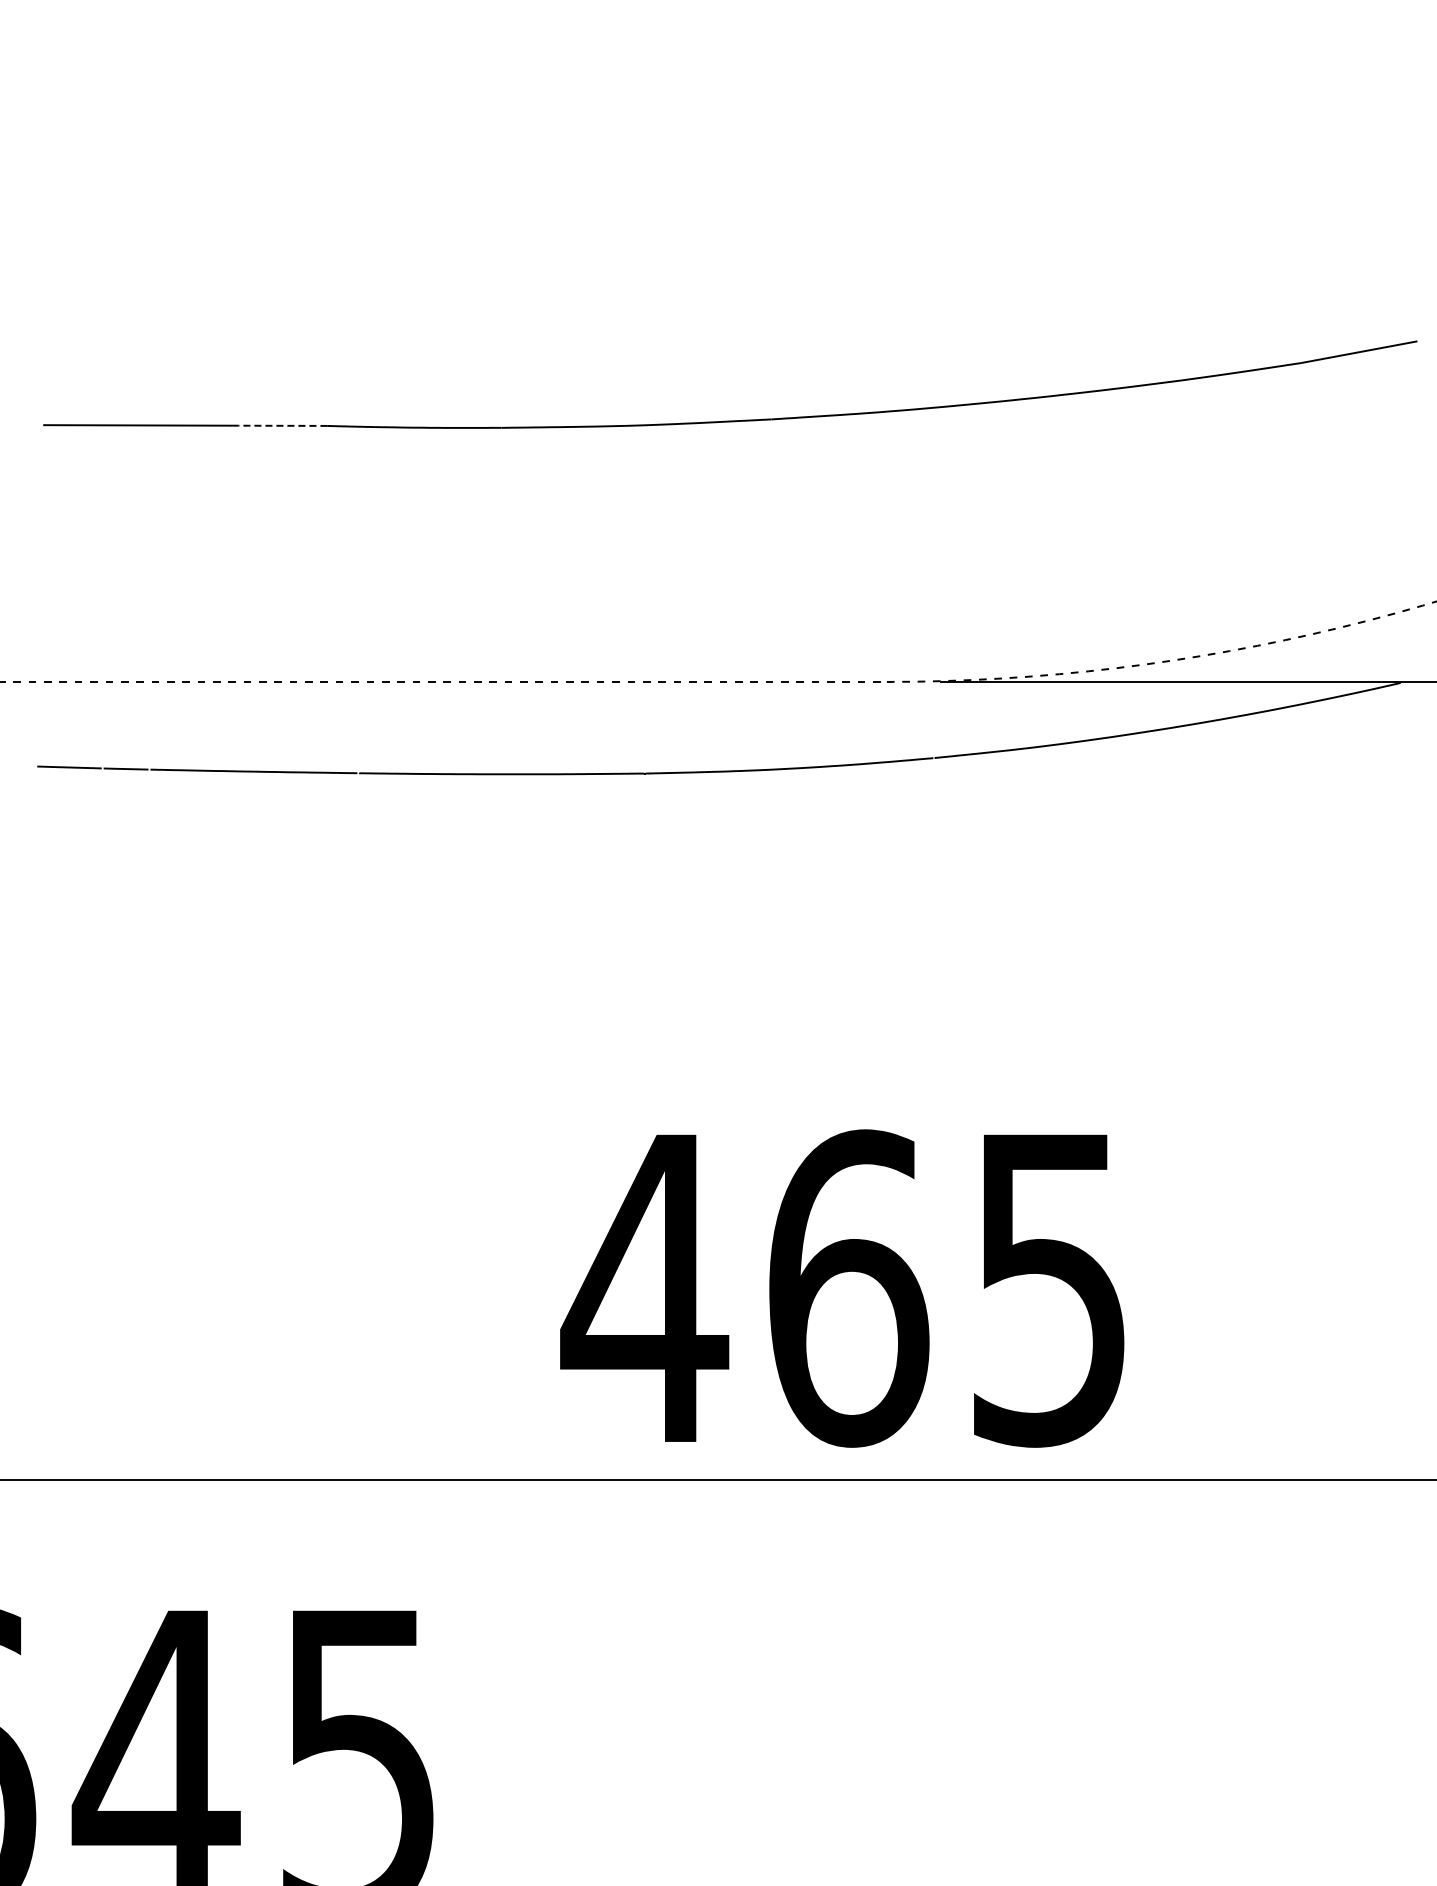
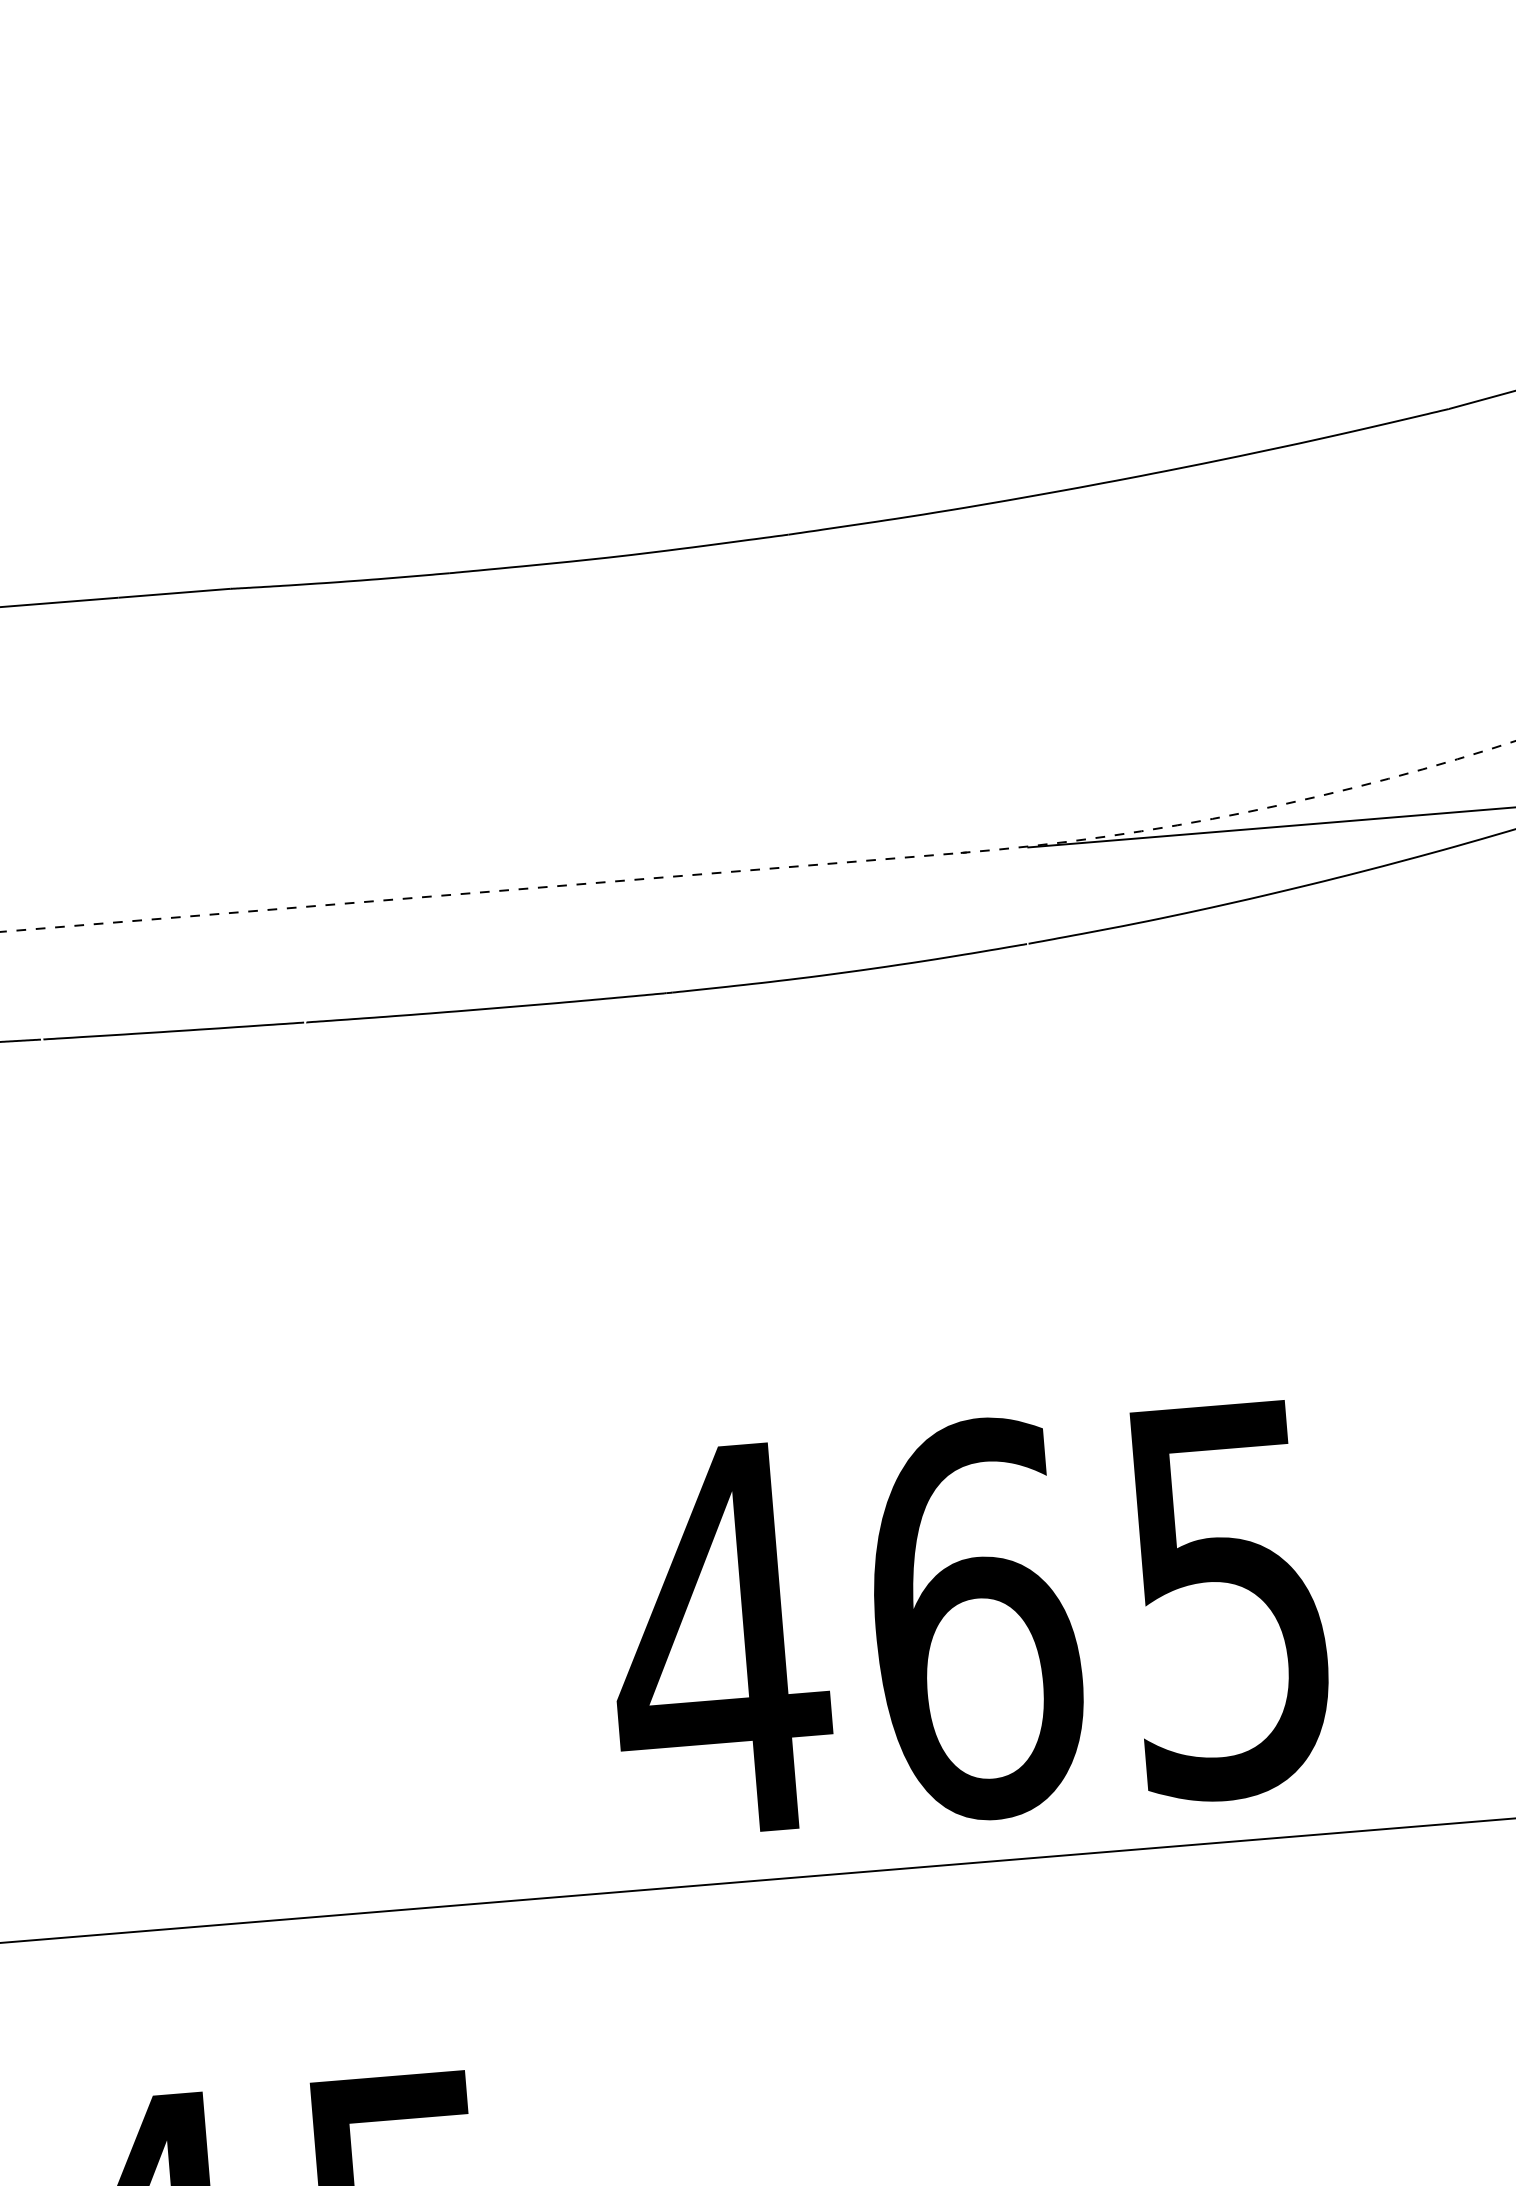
line: (282, 425) -> (173, 592), dashed -> solid

